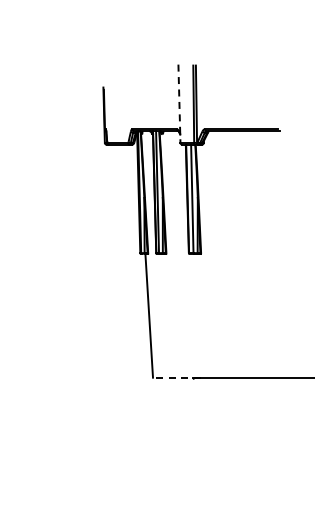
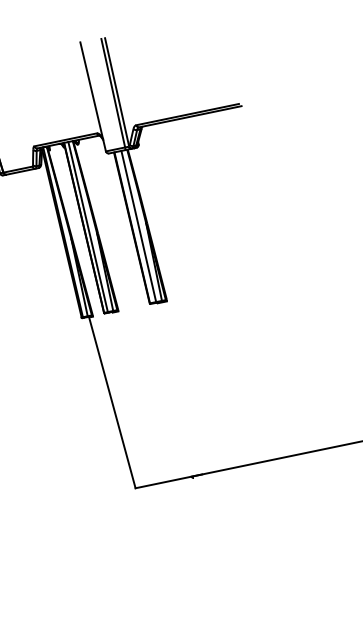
line: (179, 104) -> (93, 97), dashed -> solid
line: (176, 377) -> (168, 481), dashed -> solid

